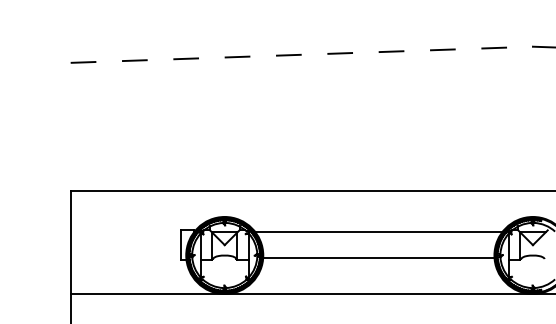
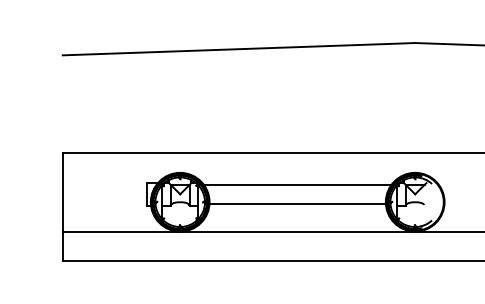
line: (302, 55) -> (239, 49), dashed -> solid

